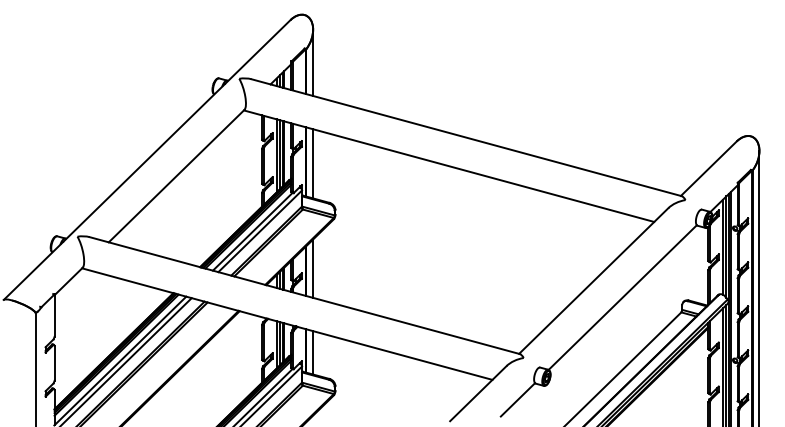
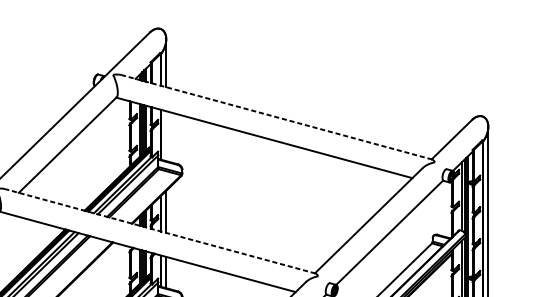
line: (466, 137) -> (276, 117), solid -> dashed
line: (313, 163) -> (166, 135), removed
line: (304, 295) -> (160, 231), solid -> dashed

